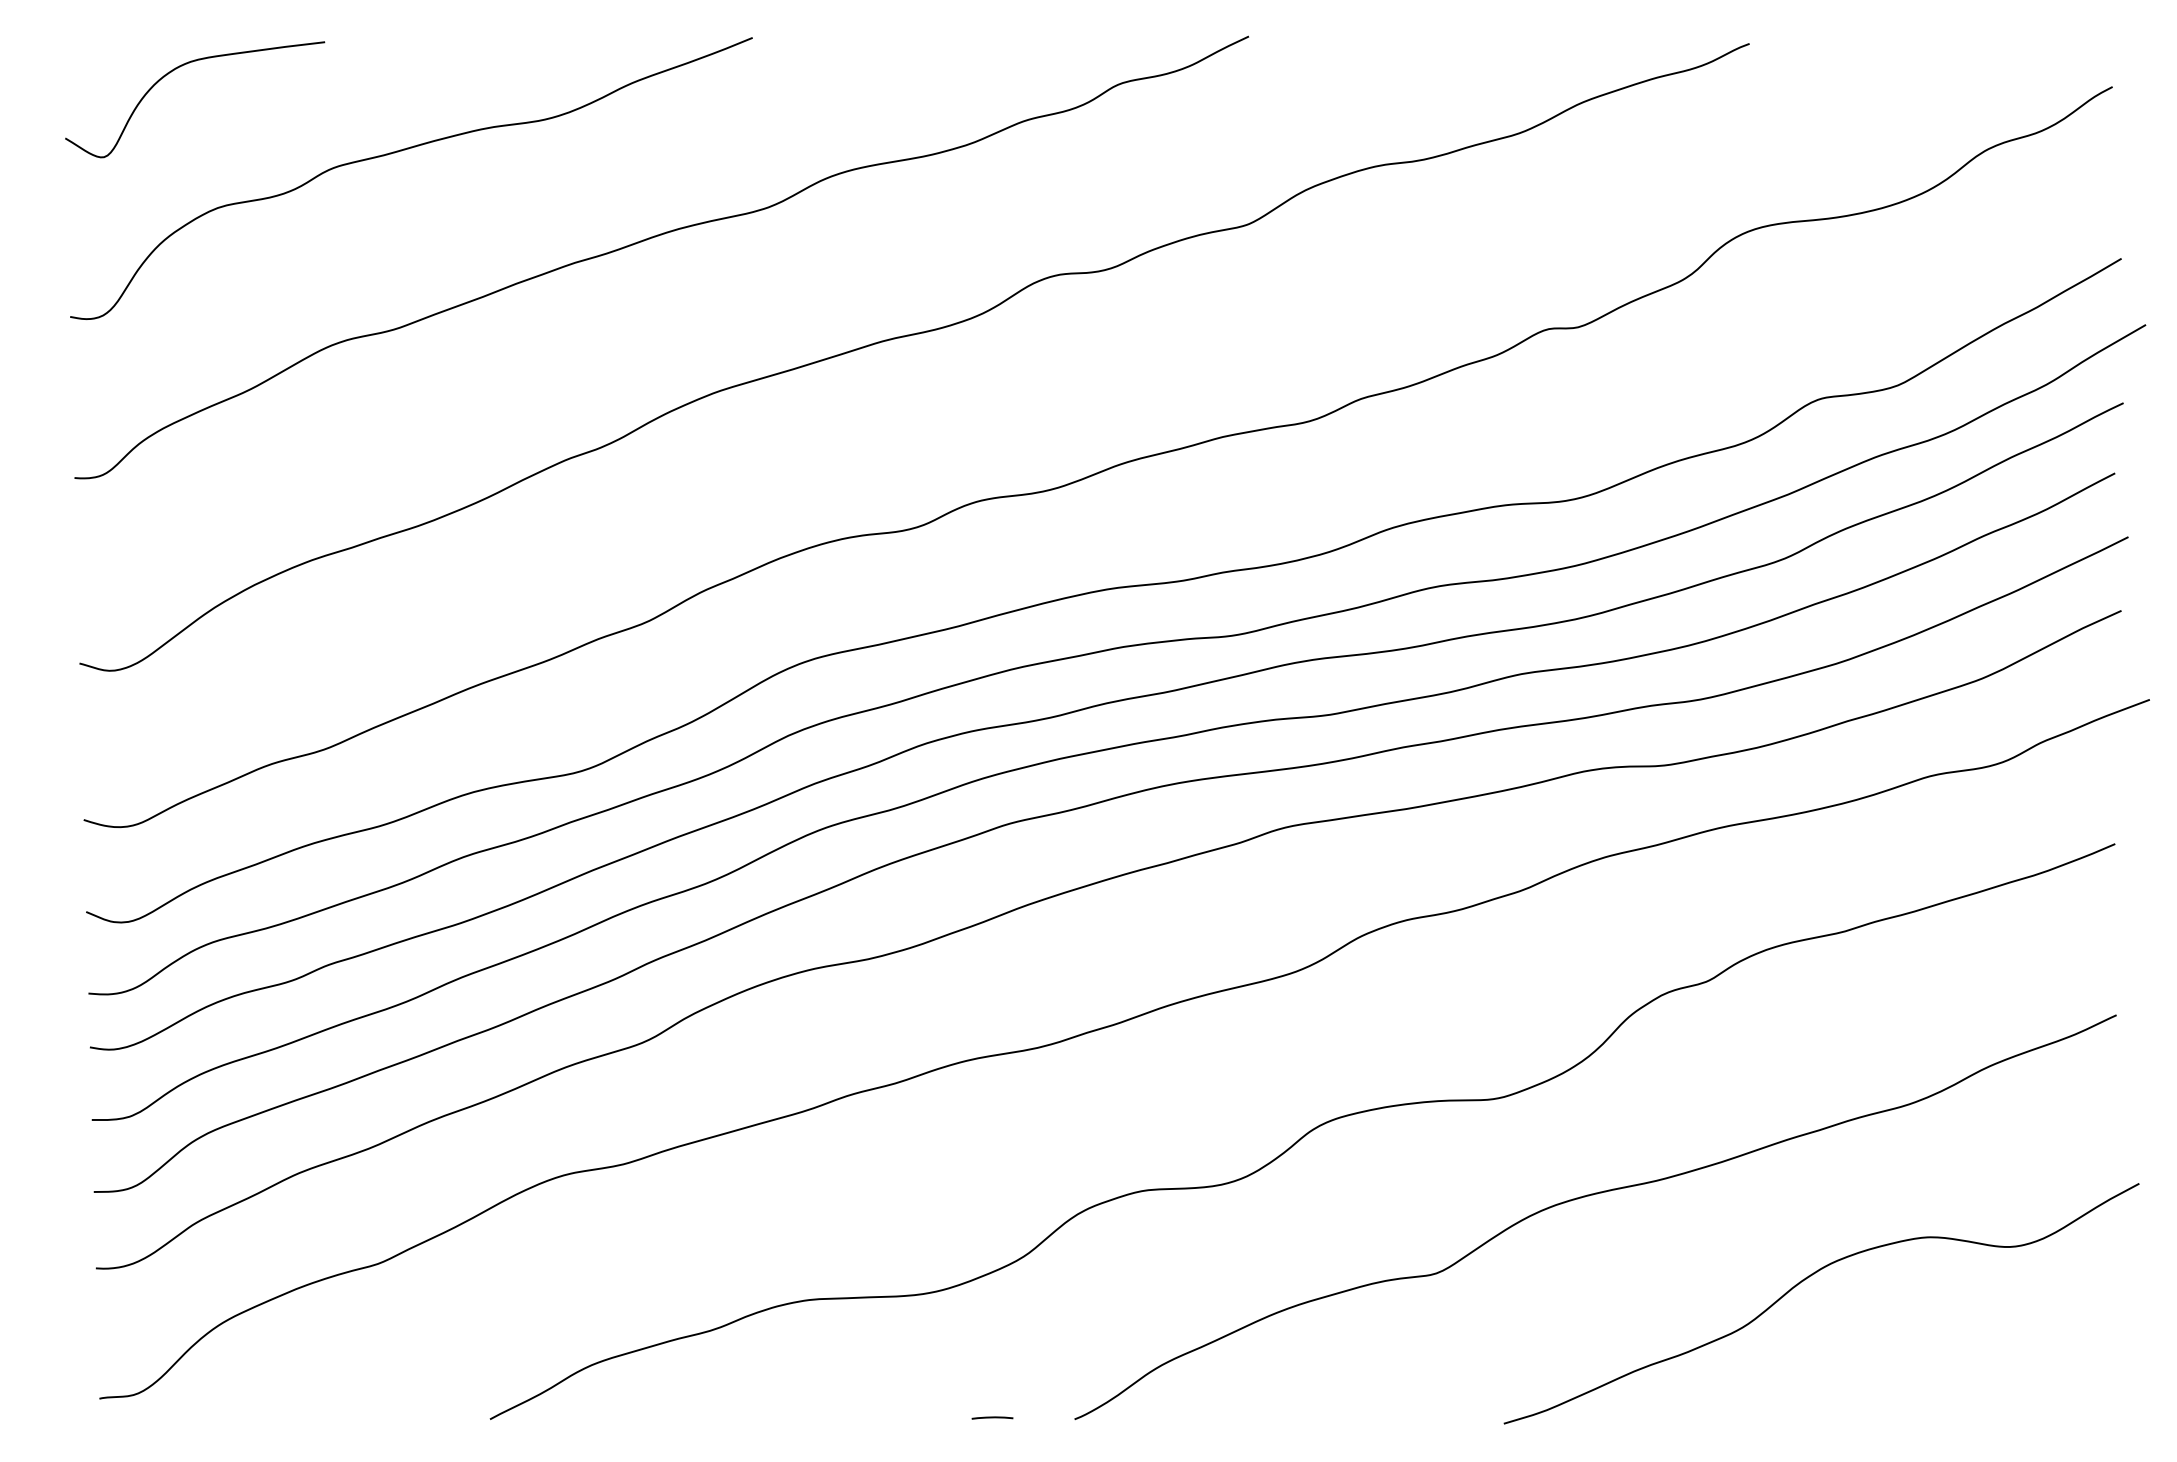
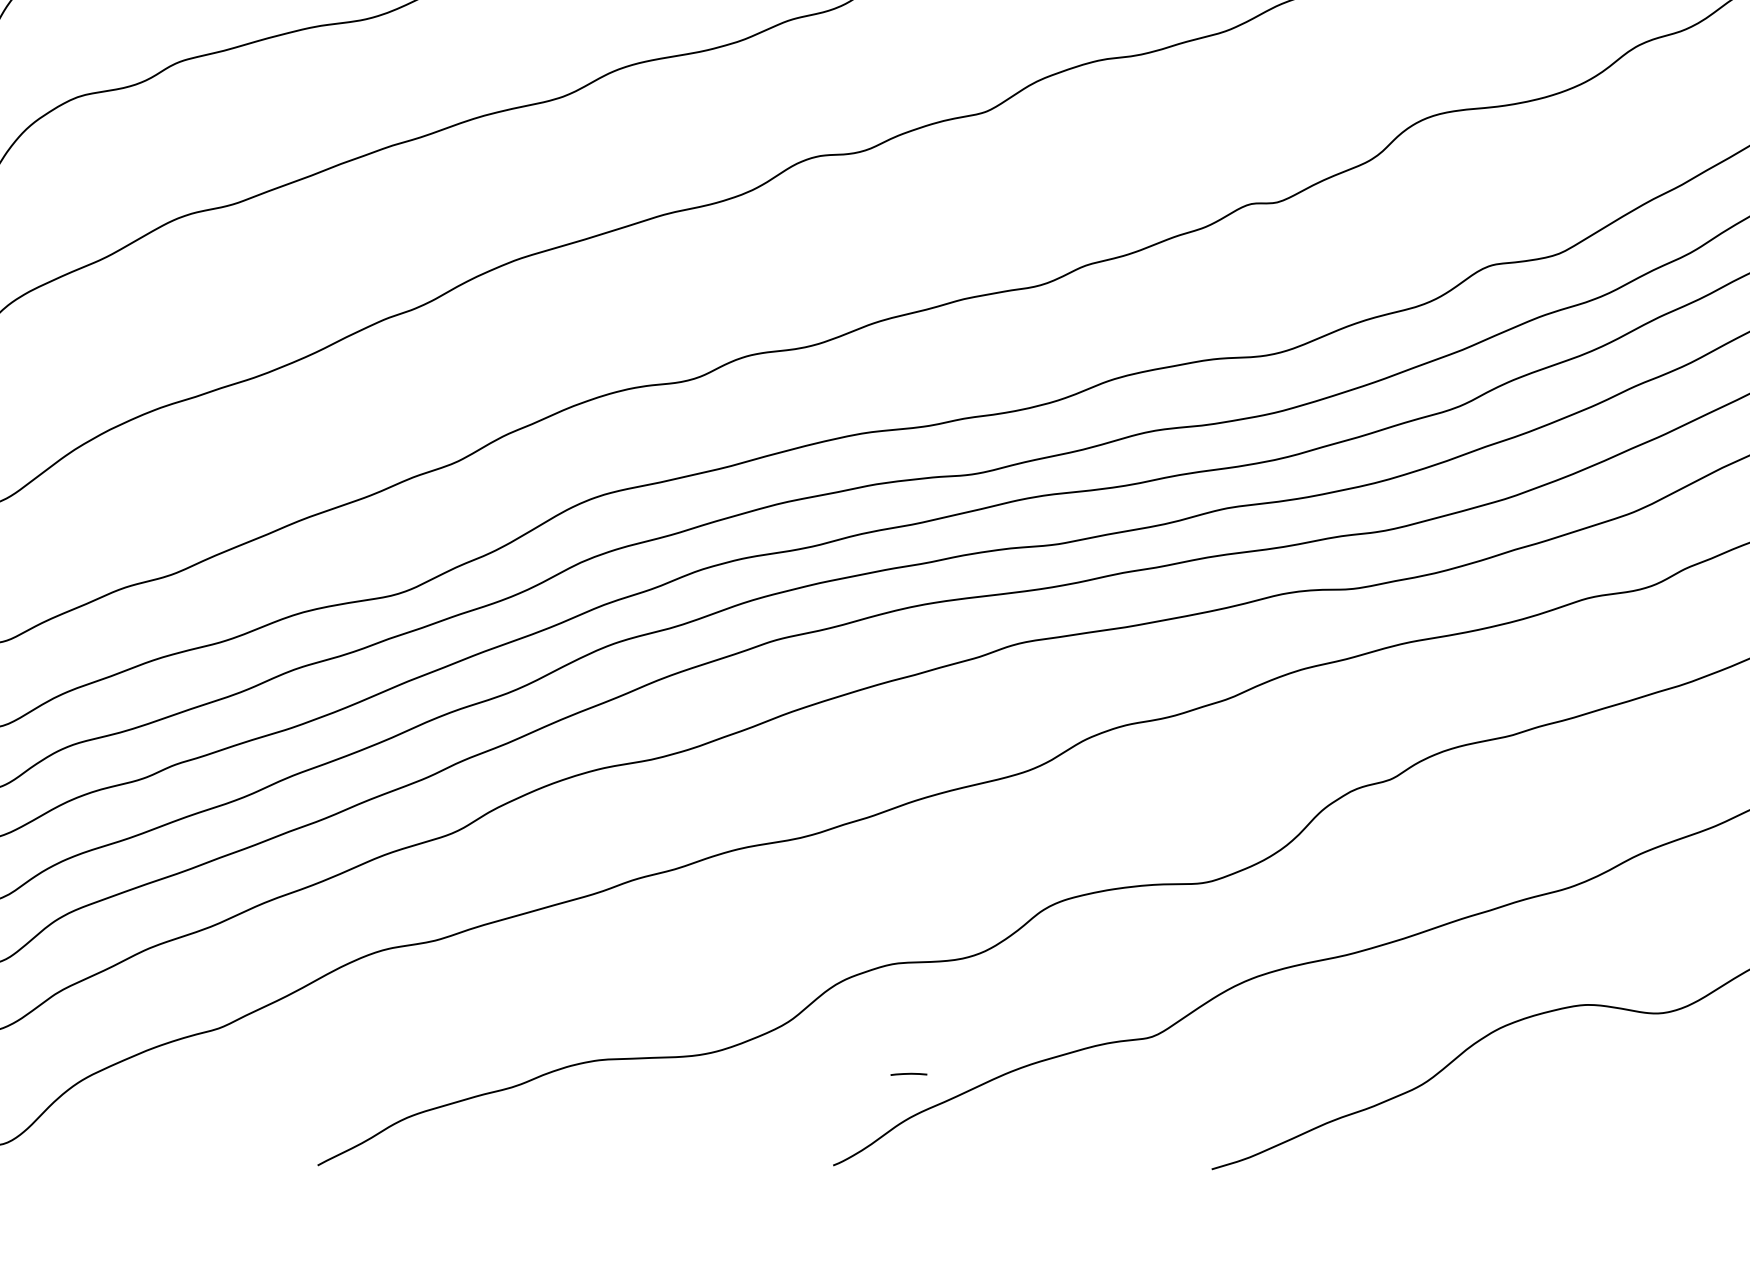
line: (992, 1417) -> (908, 1073), moved

